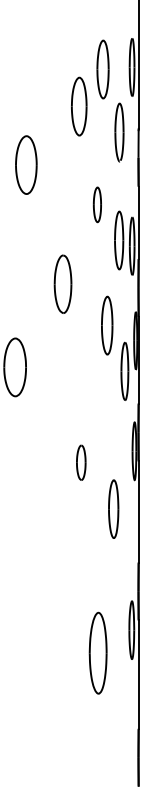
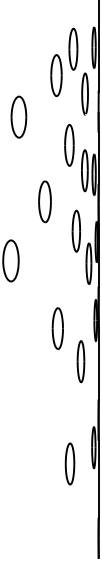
part: (97, 204) -> (69, 145), size x1.67
part: (81, 462) -> (58, 328), size x1.67
part: (98, 652) -> (70, 463), size x0.71

